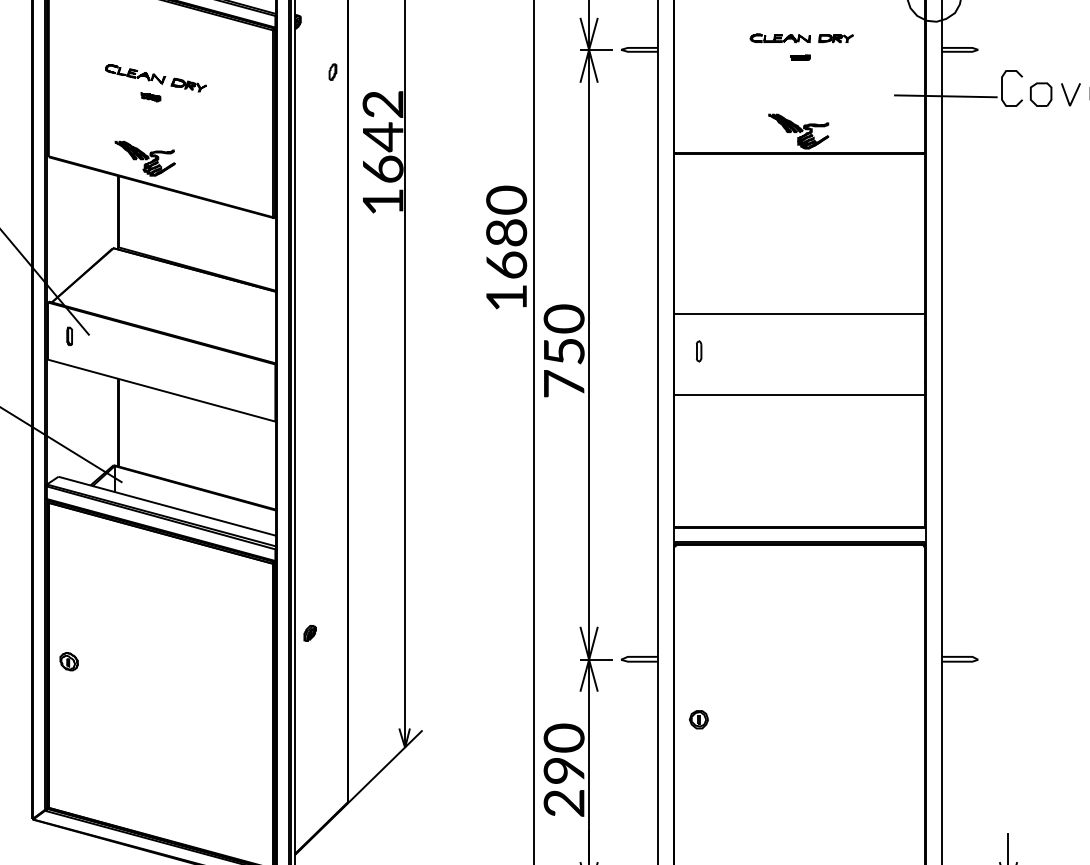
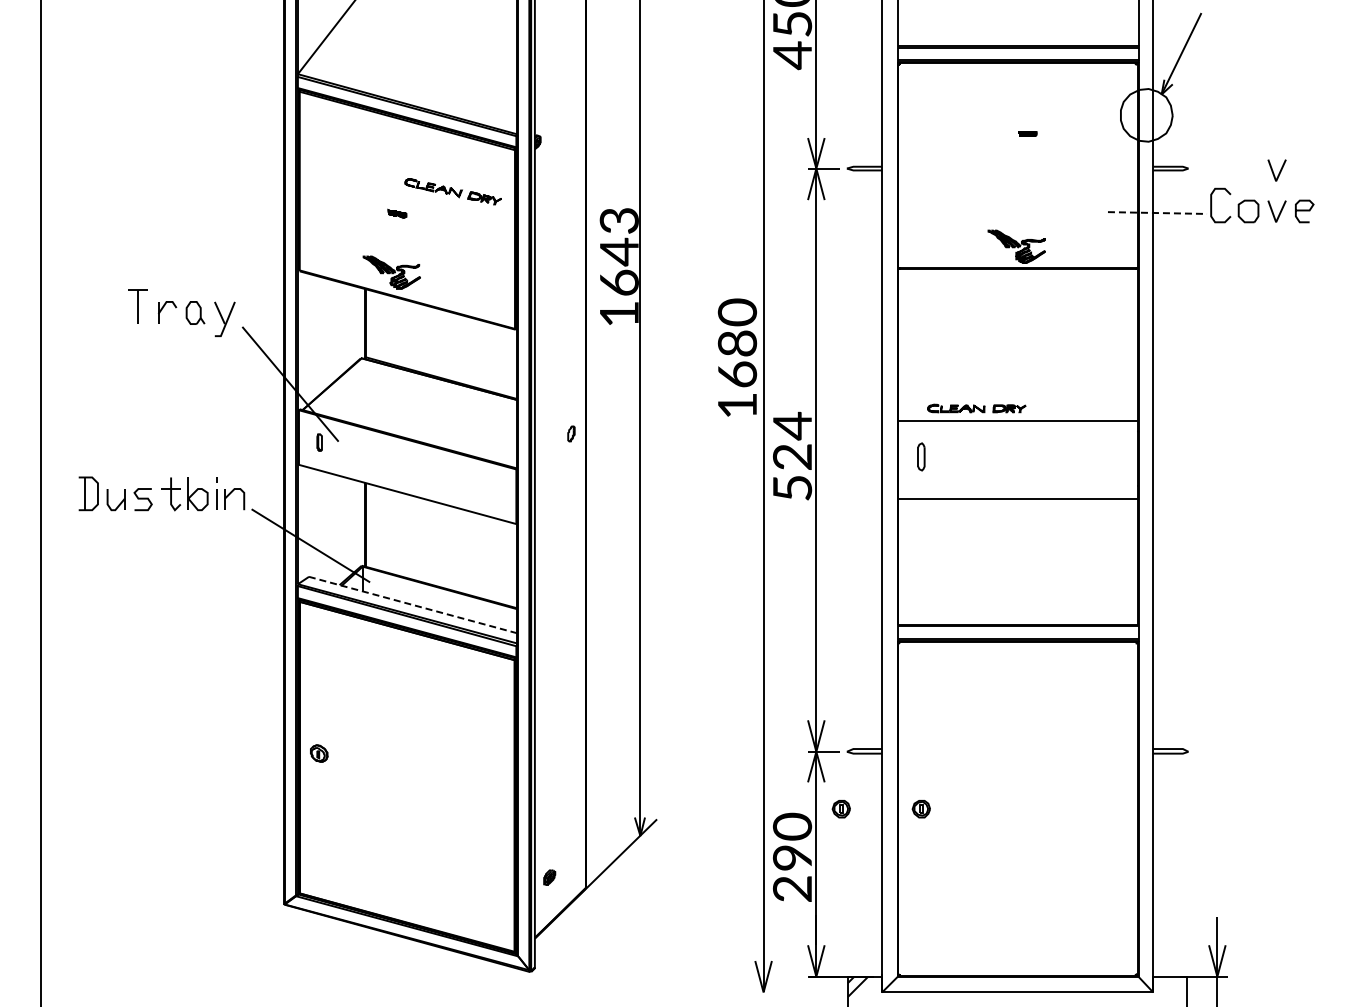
part: (801, 38) -> (976, 408), moved
line: (1067, 51) -> (1273, 170), added
part: (800, 57) -> (1027, 133), moved
part: (333, 71) -> (571, 433), moved
part: (155, 77) -> (452, 191), moved
line: (945, 96) -> (1157, 213), solid -> dashed
text: (383, 104) -> (619, 220), 1642 -> 1643
text: (564, 349) -> (792, 455), 750 -> 524
part: (699, 350) -> (921, 456), size x1.4
line: (167, 506) -> (413, 605), solid -> dashed
part: (310, 633) -> (549, 877), moved
part: (614, 720) -> (840, 809), added

